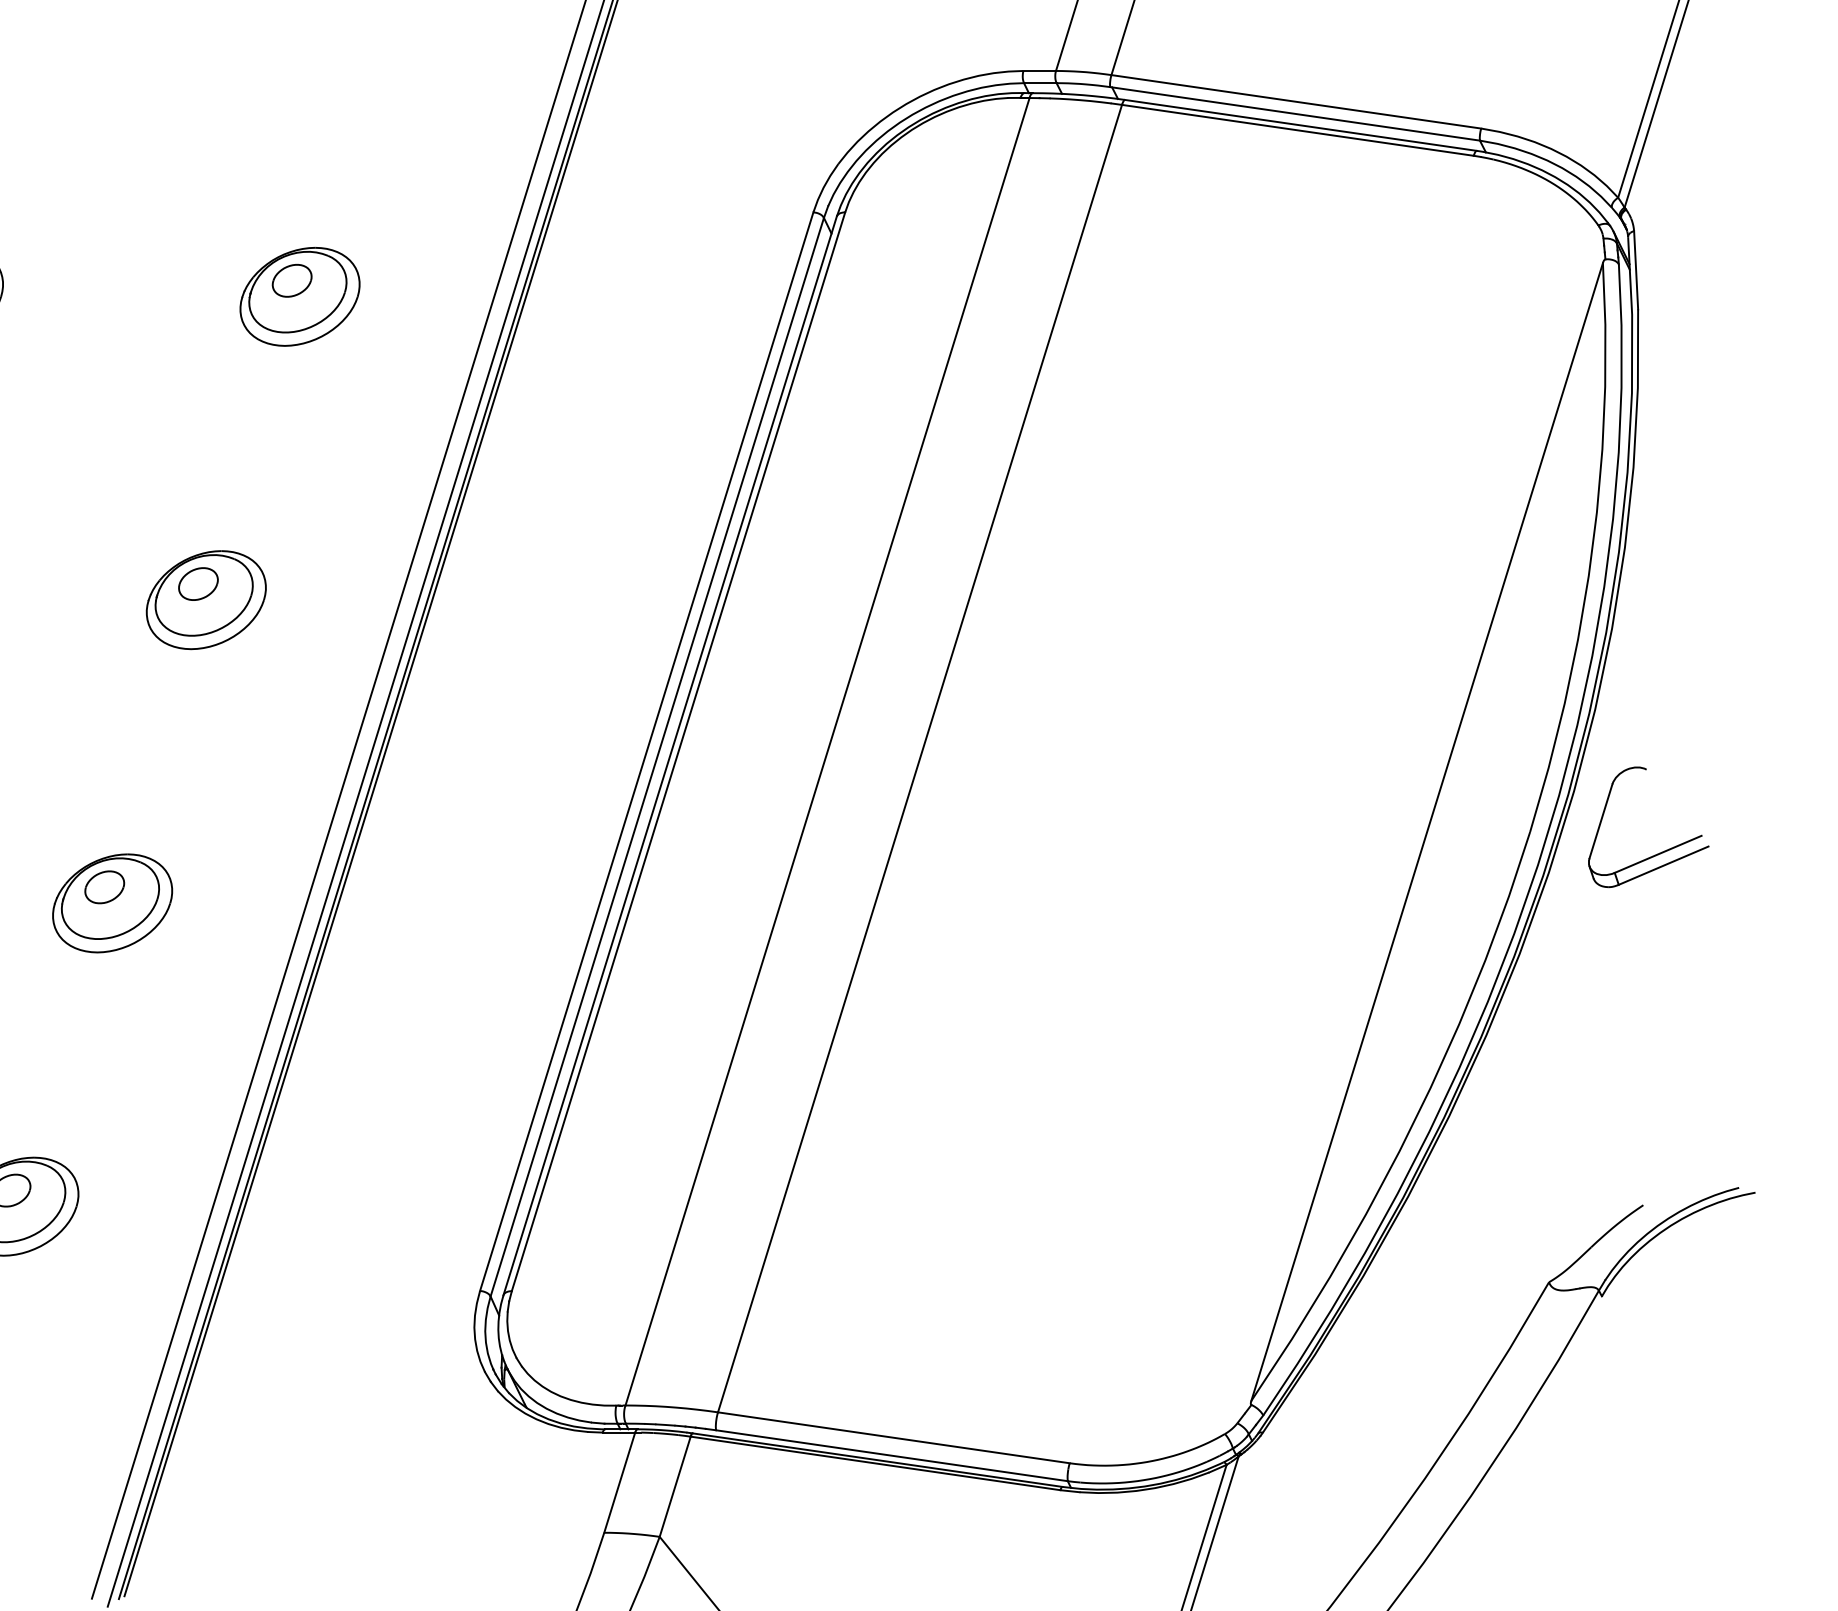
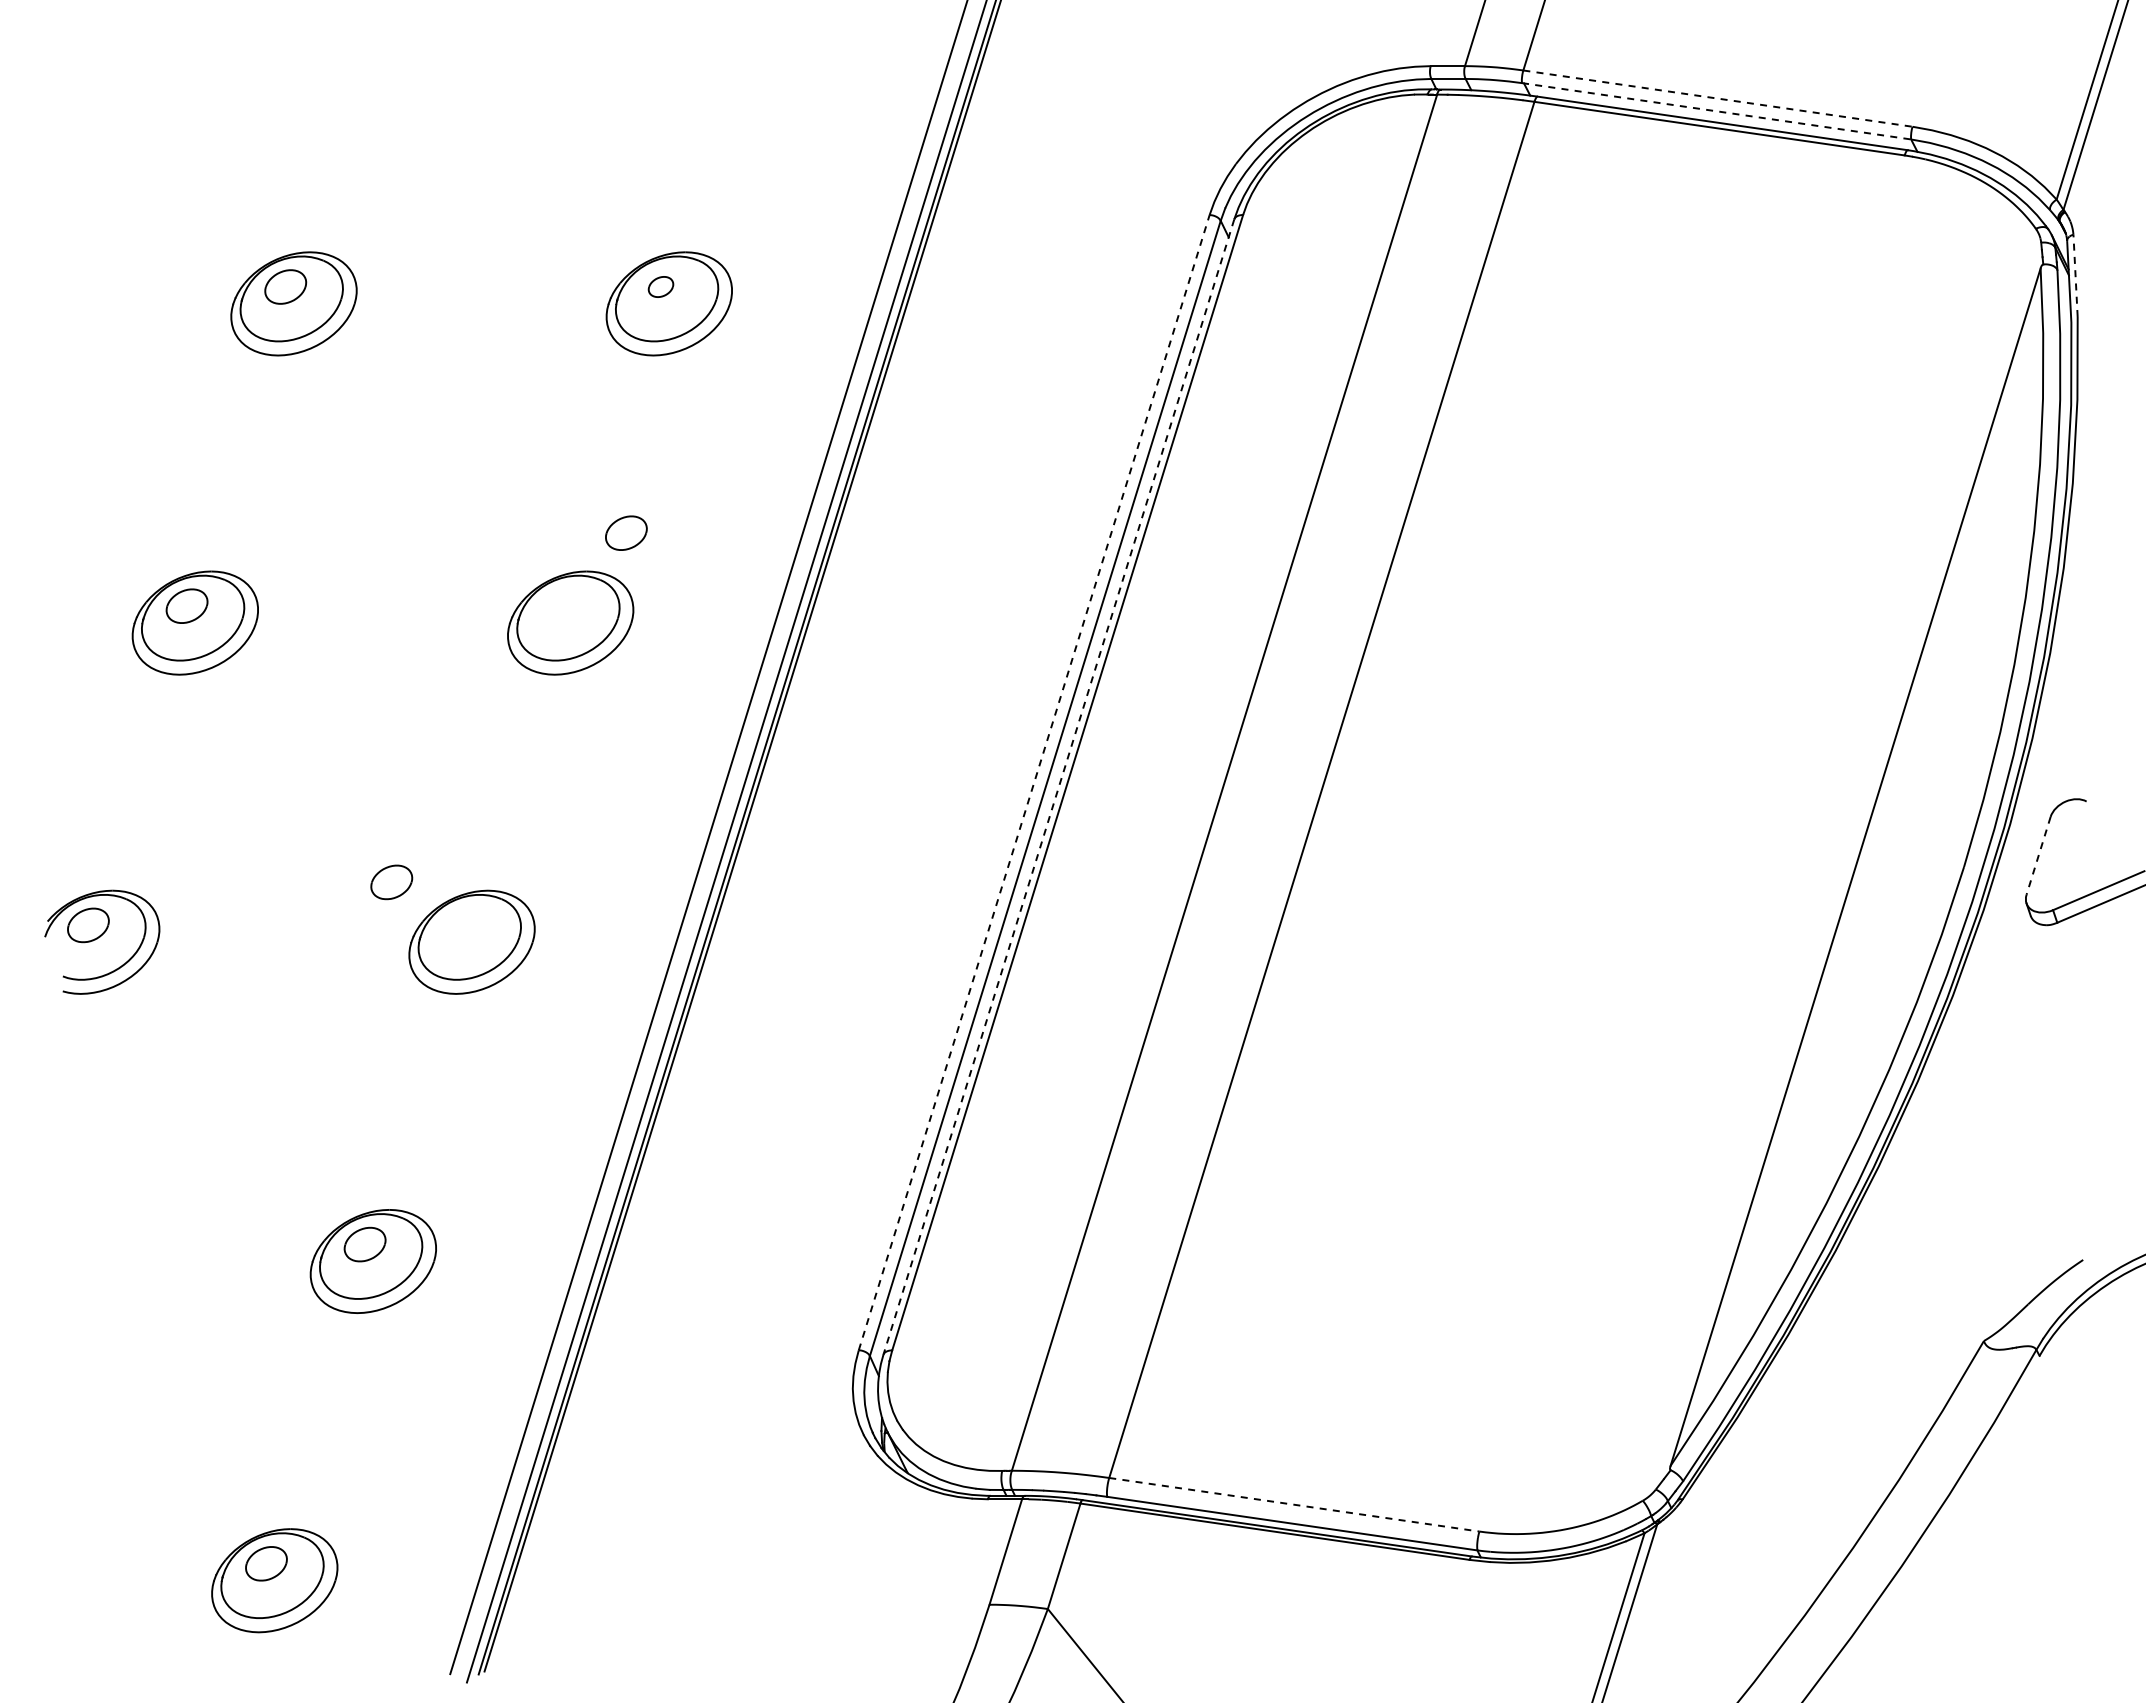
line: (1295, 101) -> (1717, 98), solid -> dashed
line: (1294, 114) -> (1716, 111), solid -> dashed
line: (1636, 269) -> (2075, 275), solid -> dashed
part: (291, 280) -> (660, 286), size x0.6
part: (198, 583) -> (626, 532), moved
line: (647, 751) -> (1034, 782), solid -> dashed
line: (669, 756) -> (1058, 787), solid -> dashed
line: (1600, 820) -> (2038, 855), solid -> dashed
part: (104, 887) -> (391, 882), moved
line: (894, 1437) -> (1294, 1504), solid -> dashed

